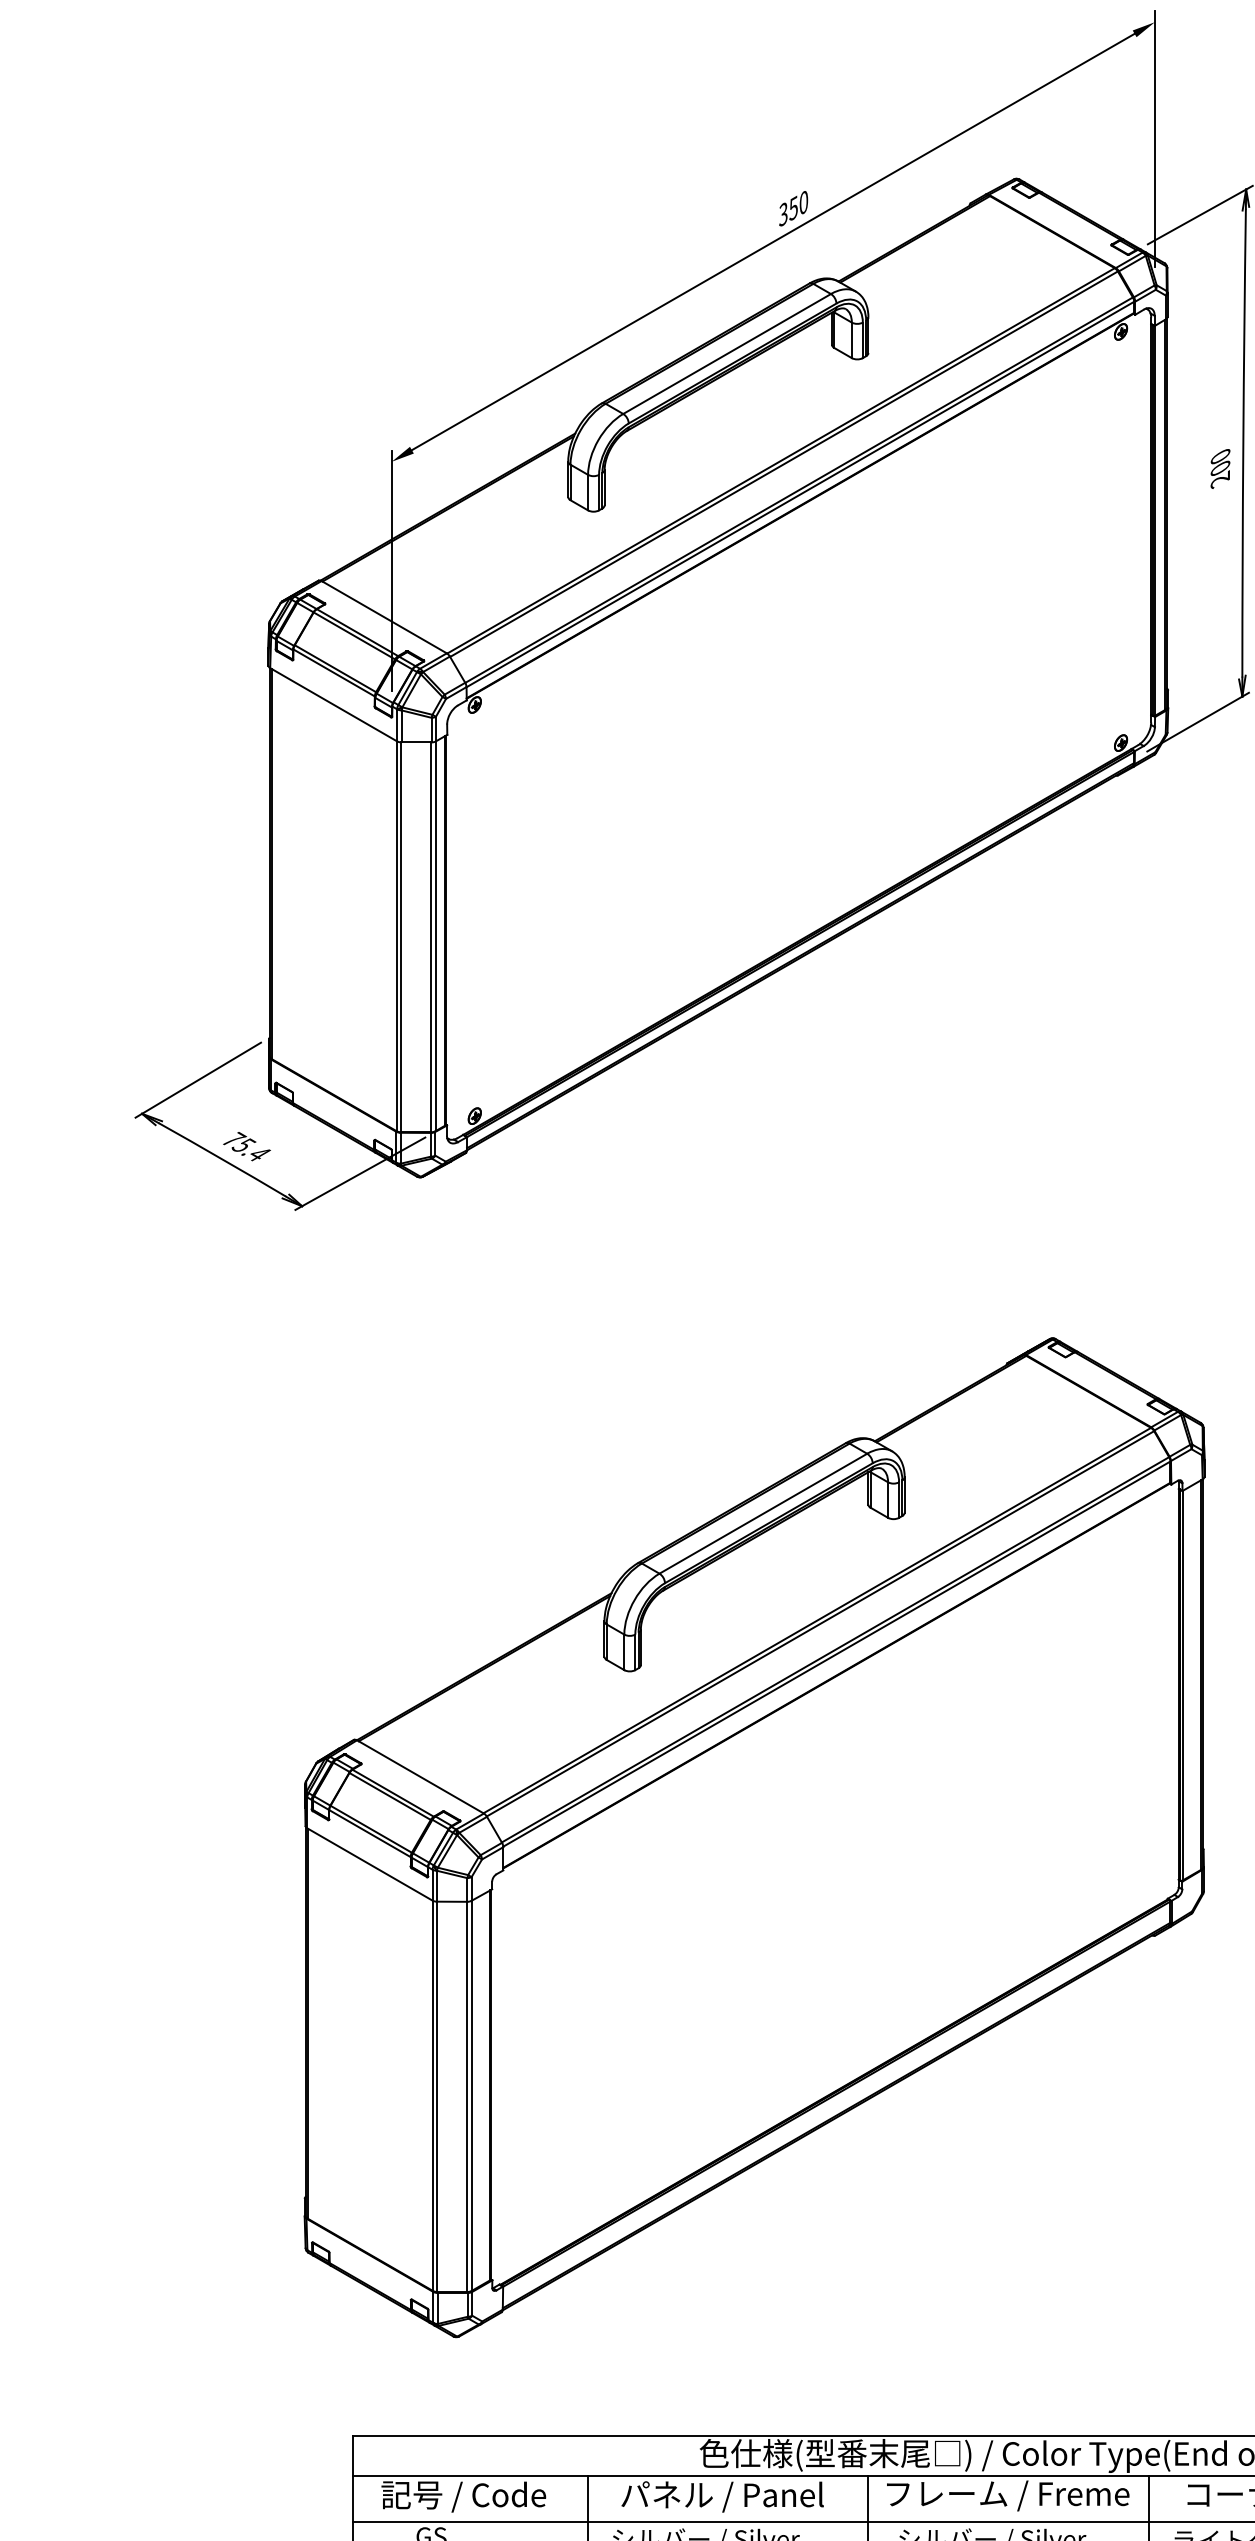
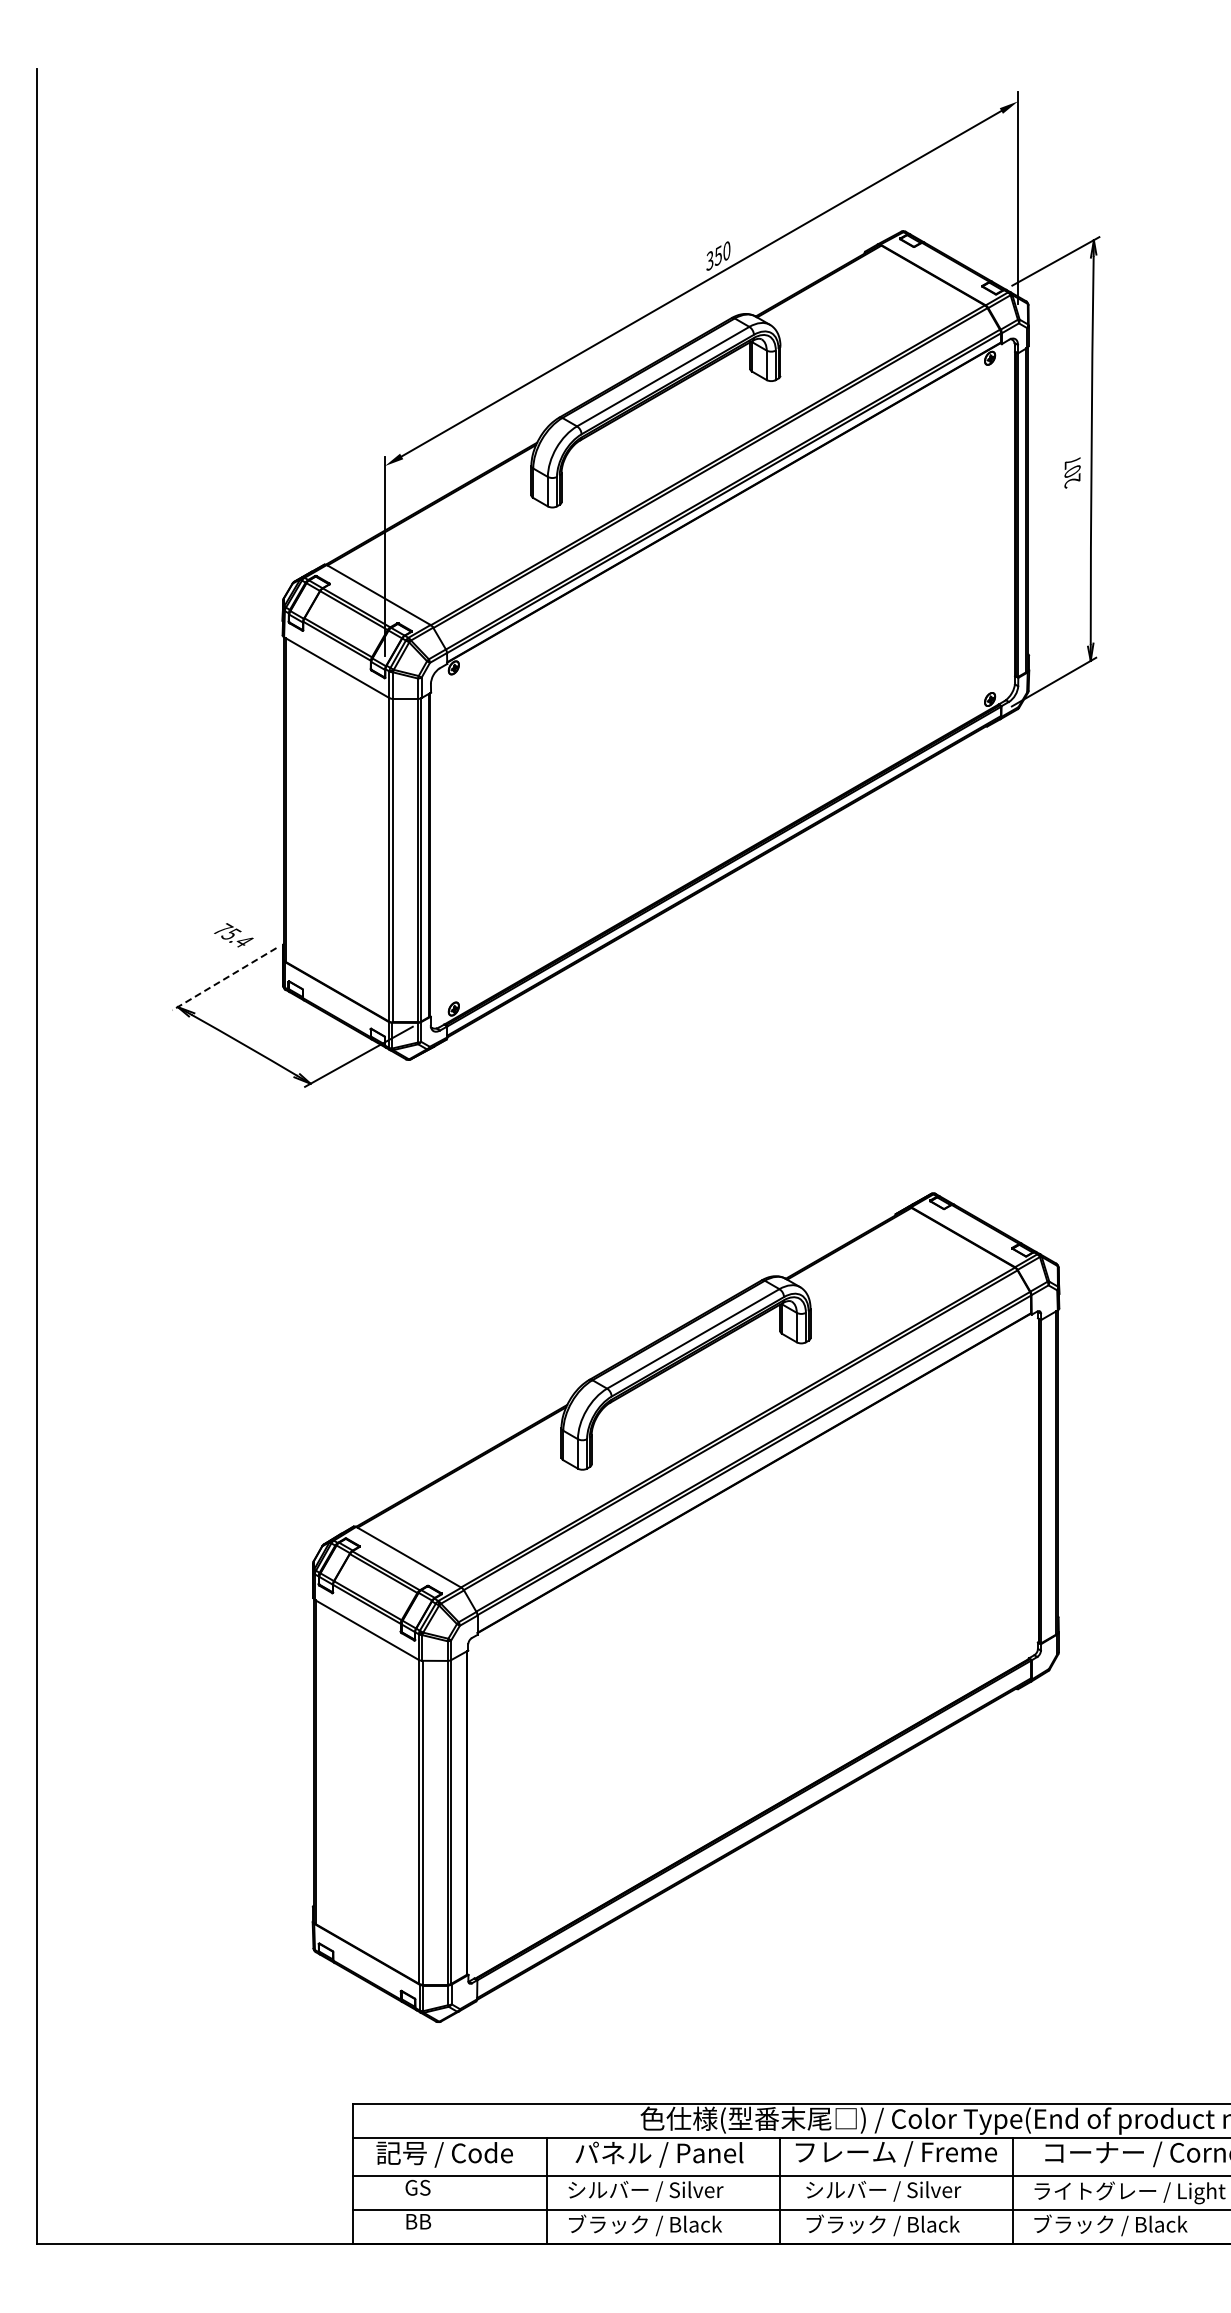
text: (1220, 457) -> (1072, 462), 200 -> 207
line: (198, 1080) -> (224, 979), solid -> dashed
text: (246, 1146) -> (233, 935), moved

